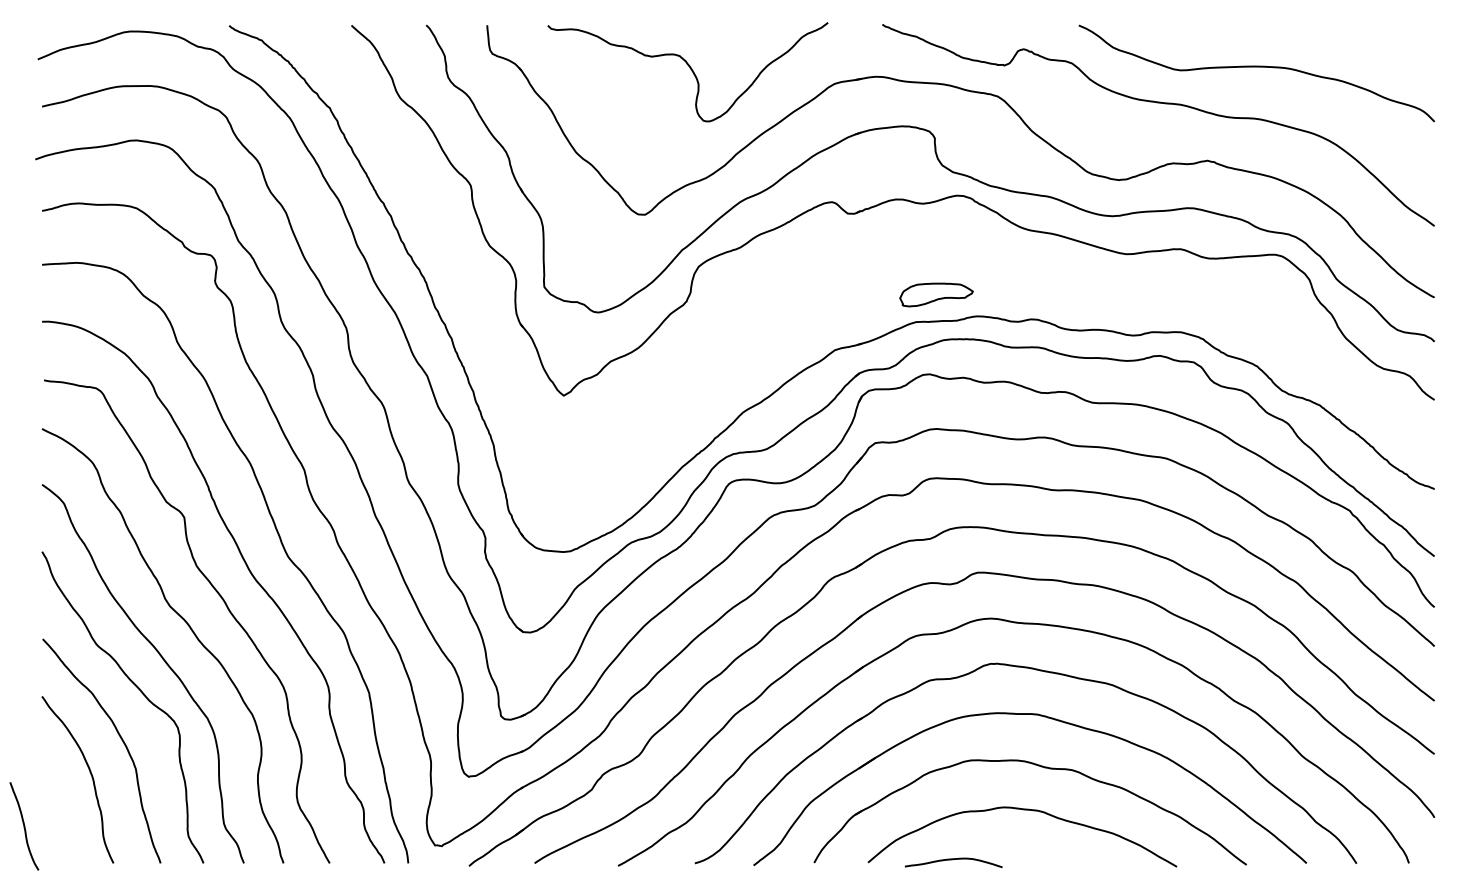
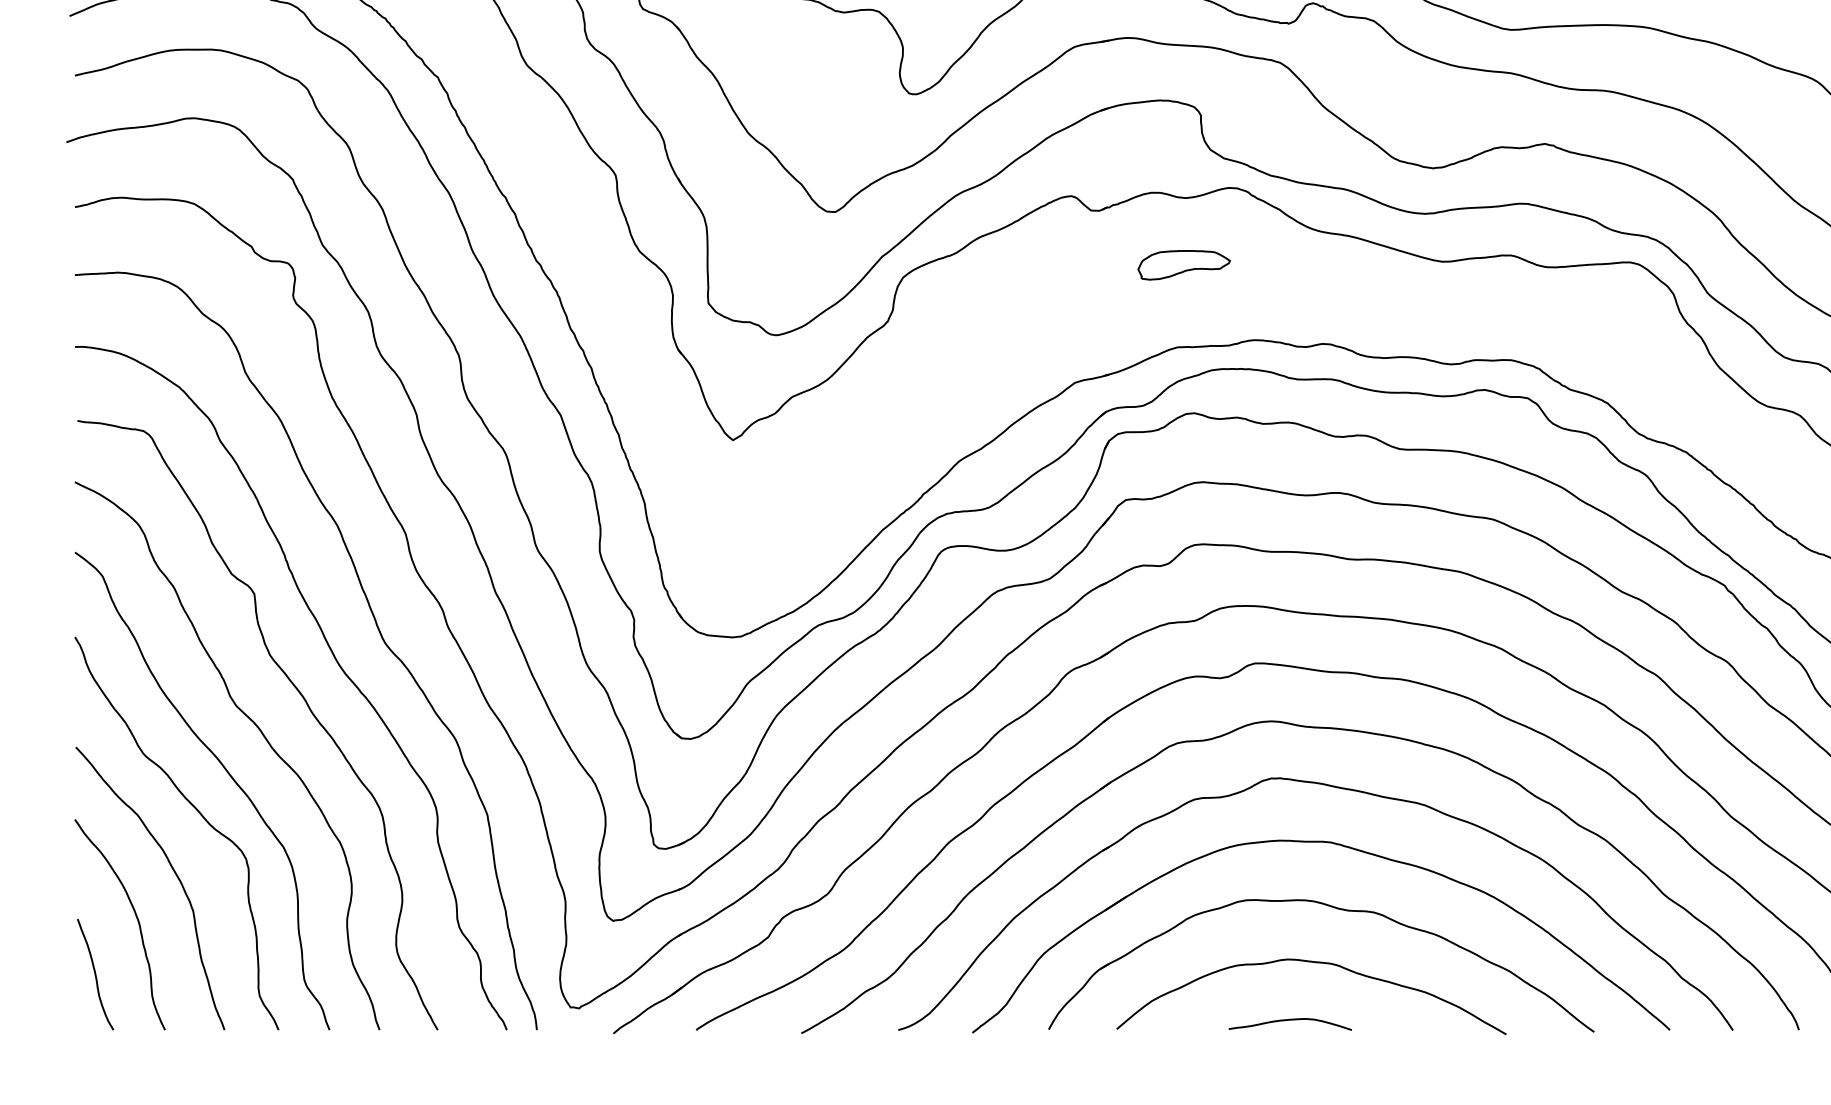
part: (936, 294) -> (1184, 264), moved
curve: (24, 826) -> (95, 974), moved
curve: (953, 860) -> (1290, 1021), moved

